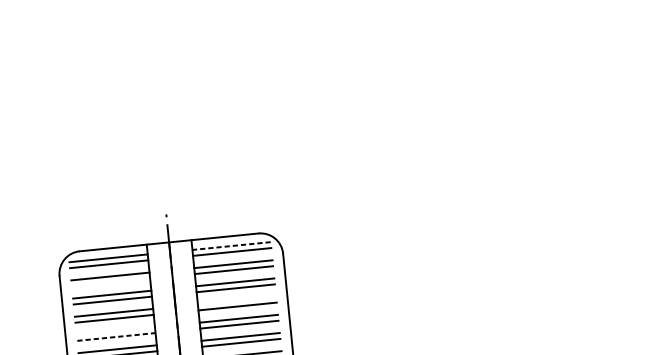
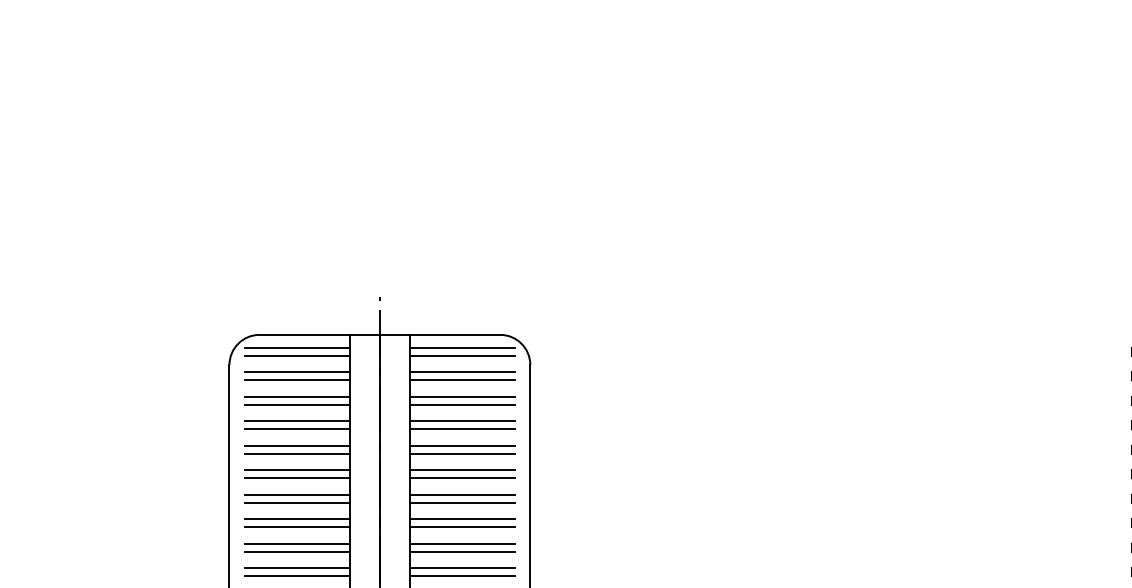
line: (231, 246) -> (462, 348), dashed -> solid
line: (110, 282) -> (296, 380), added
line: (236, 300) -> (462, 421), added
line: (115, 330) -> (296, 445), added
line: (116, 336) -> (297, 453), dashed -> solid

